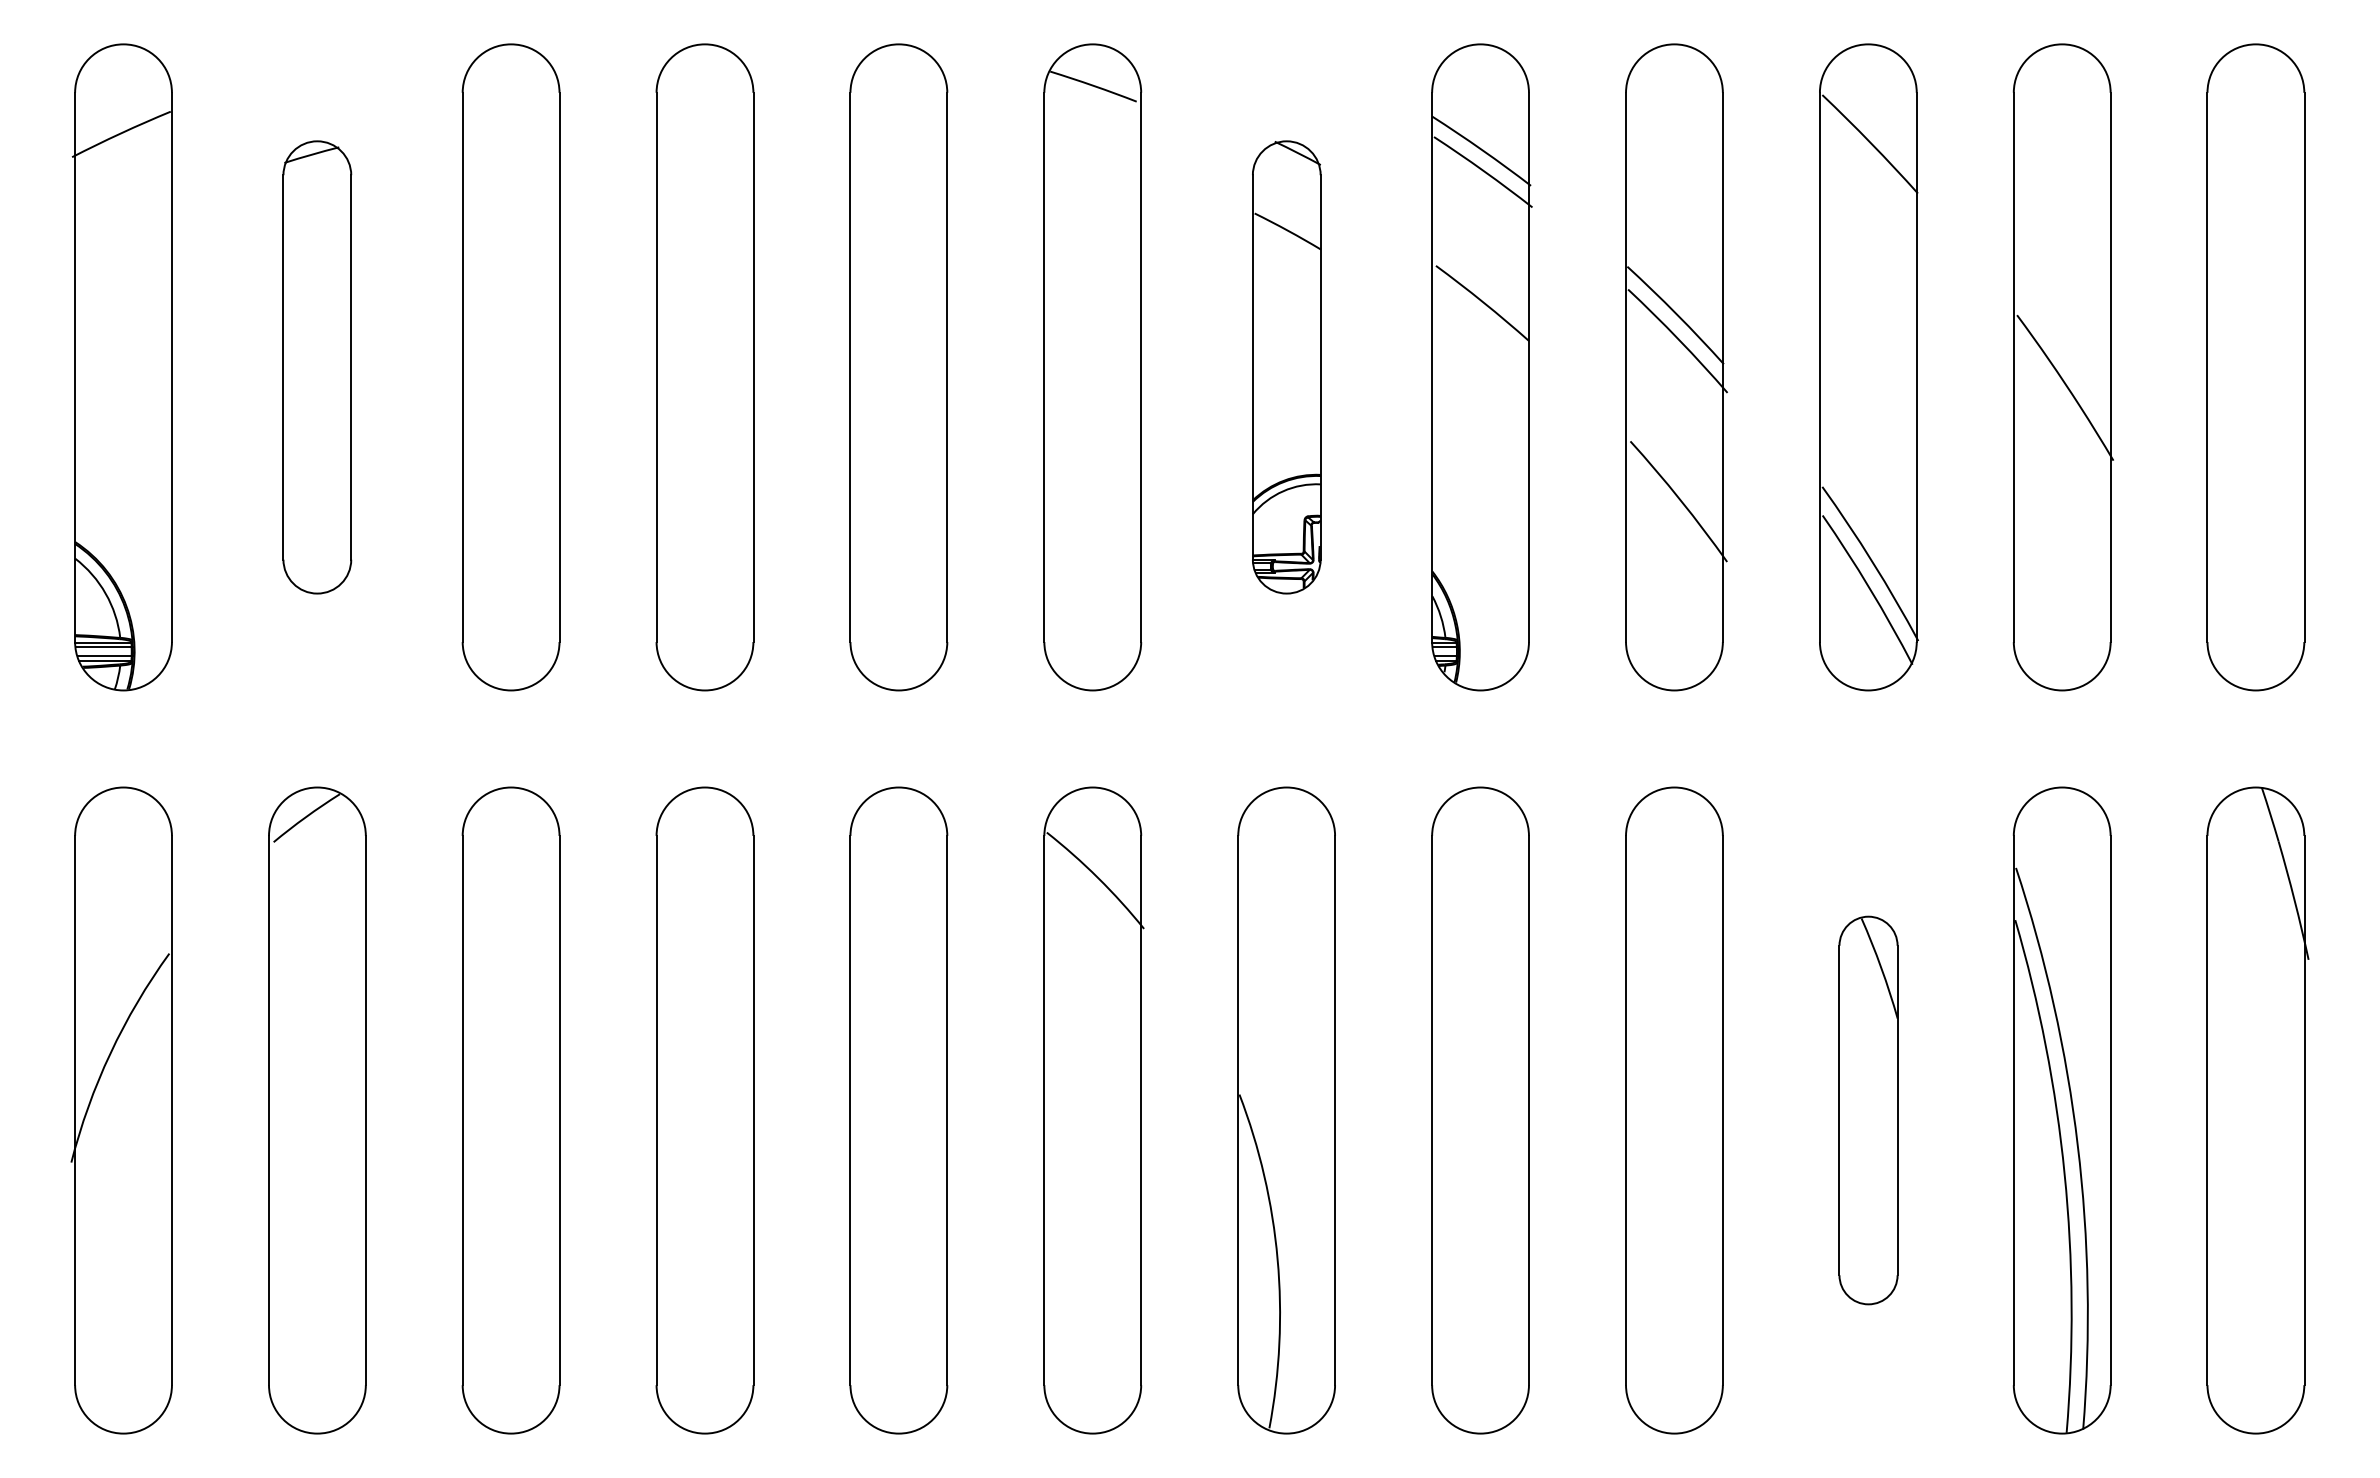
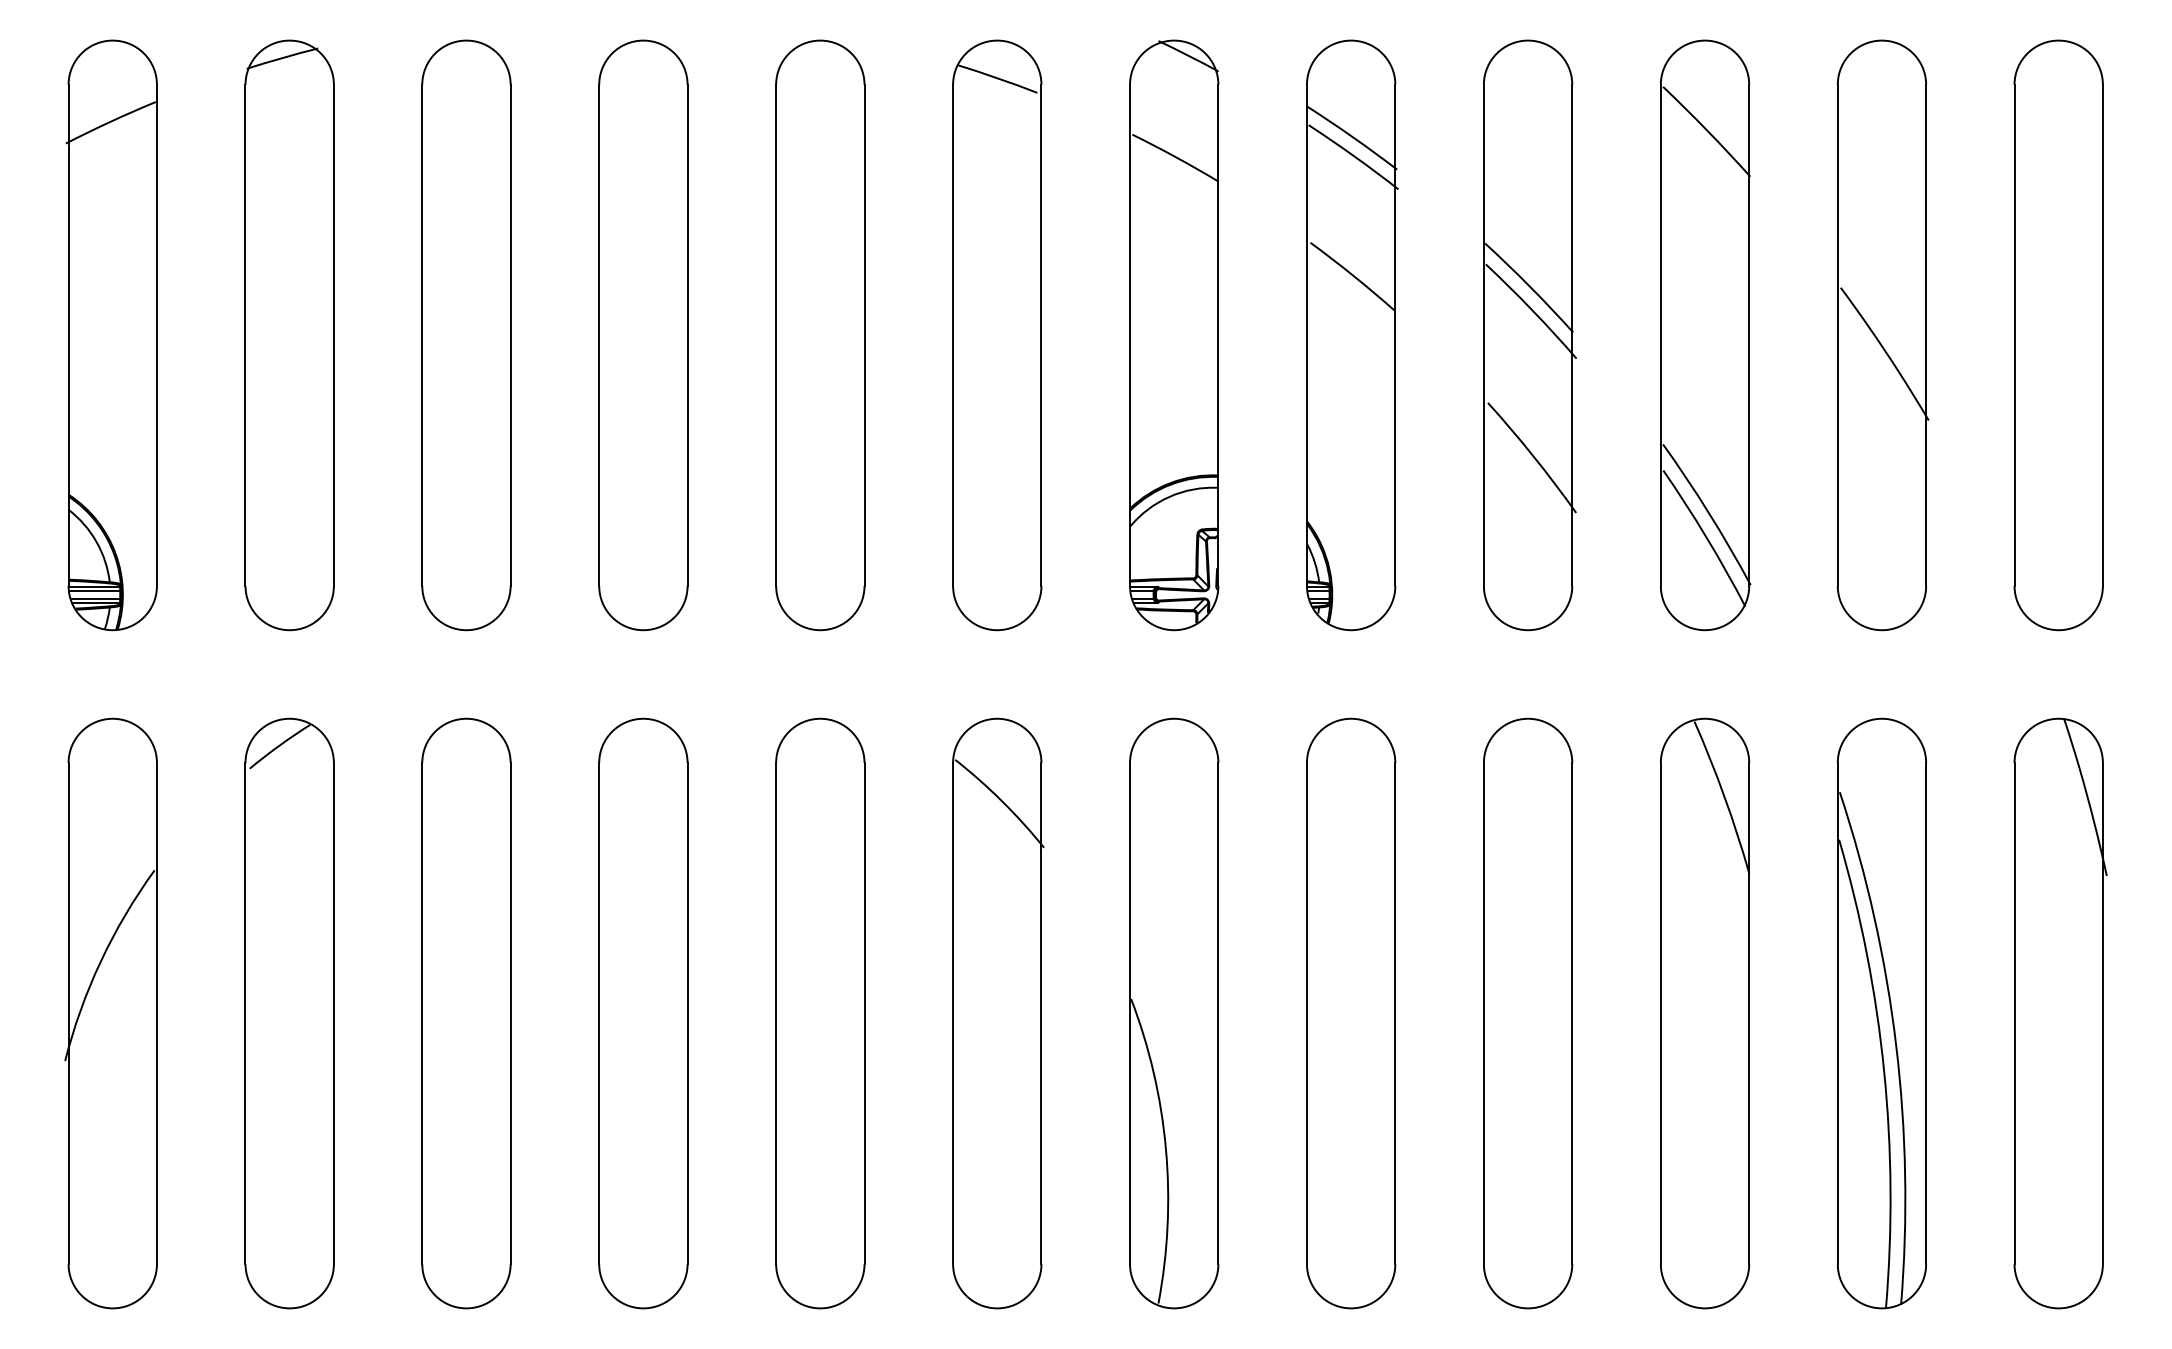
part: (317, 367) -> (289, 335), size x1.43
part: (1286, 367) -> (1174, 335), size x1.43
part: (1868, 1110) -> (1705, 1013), size x1.67

